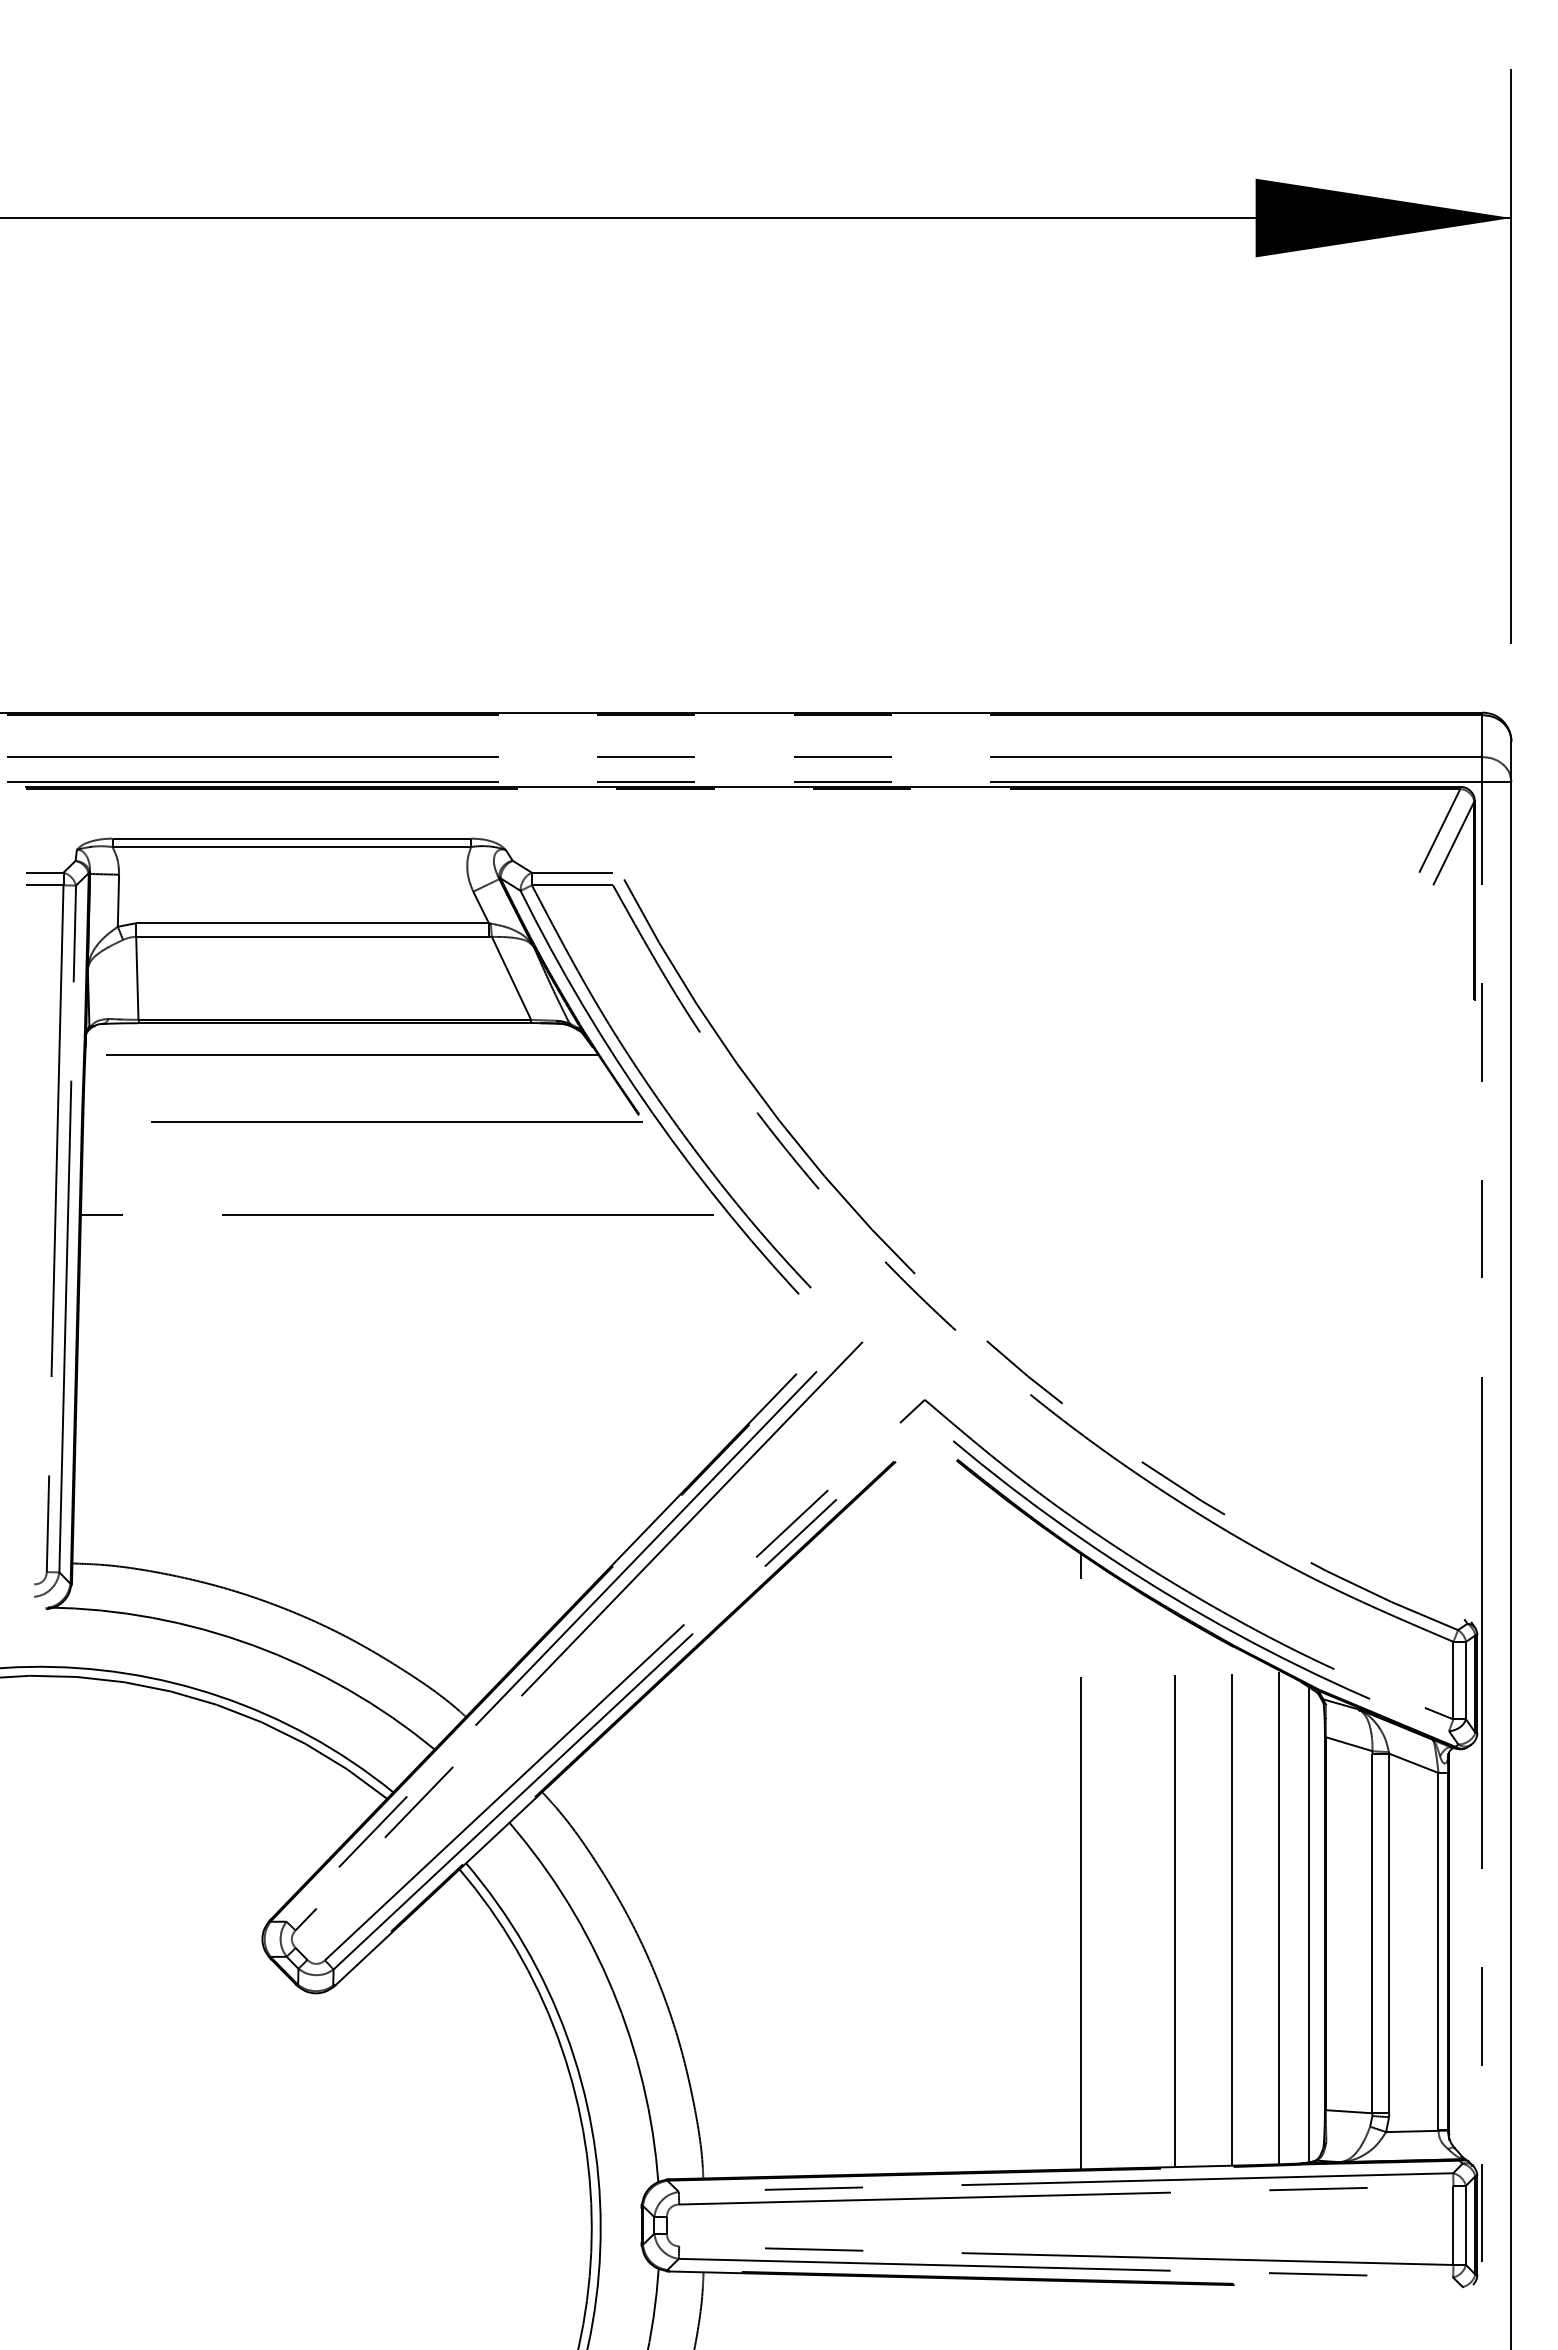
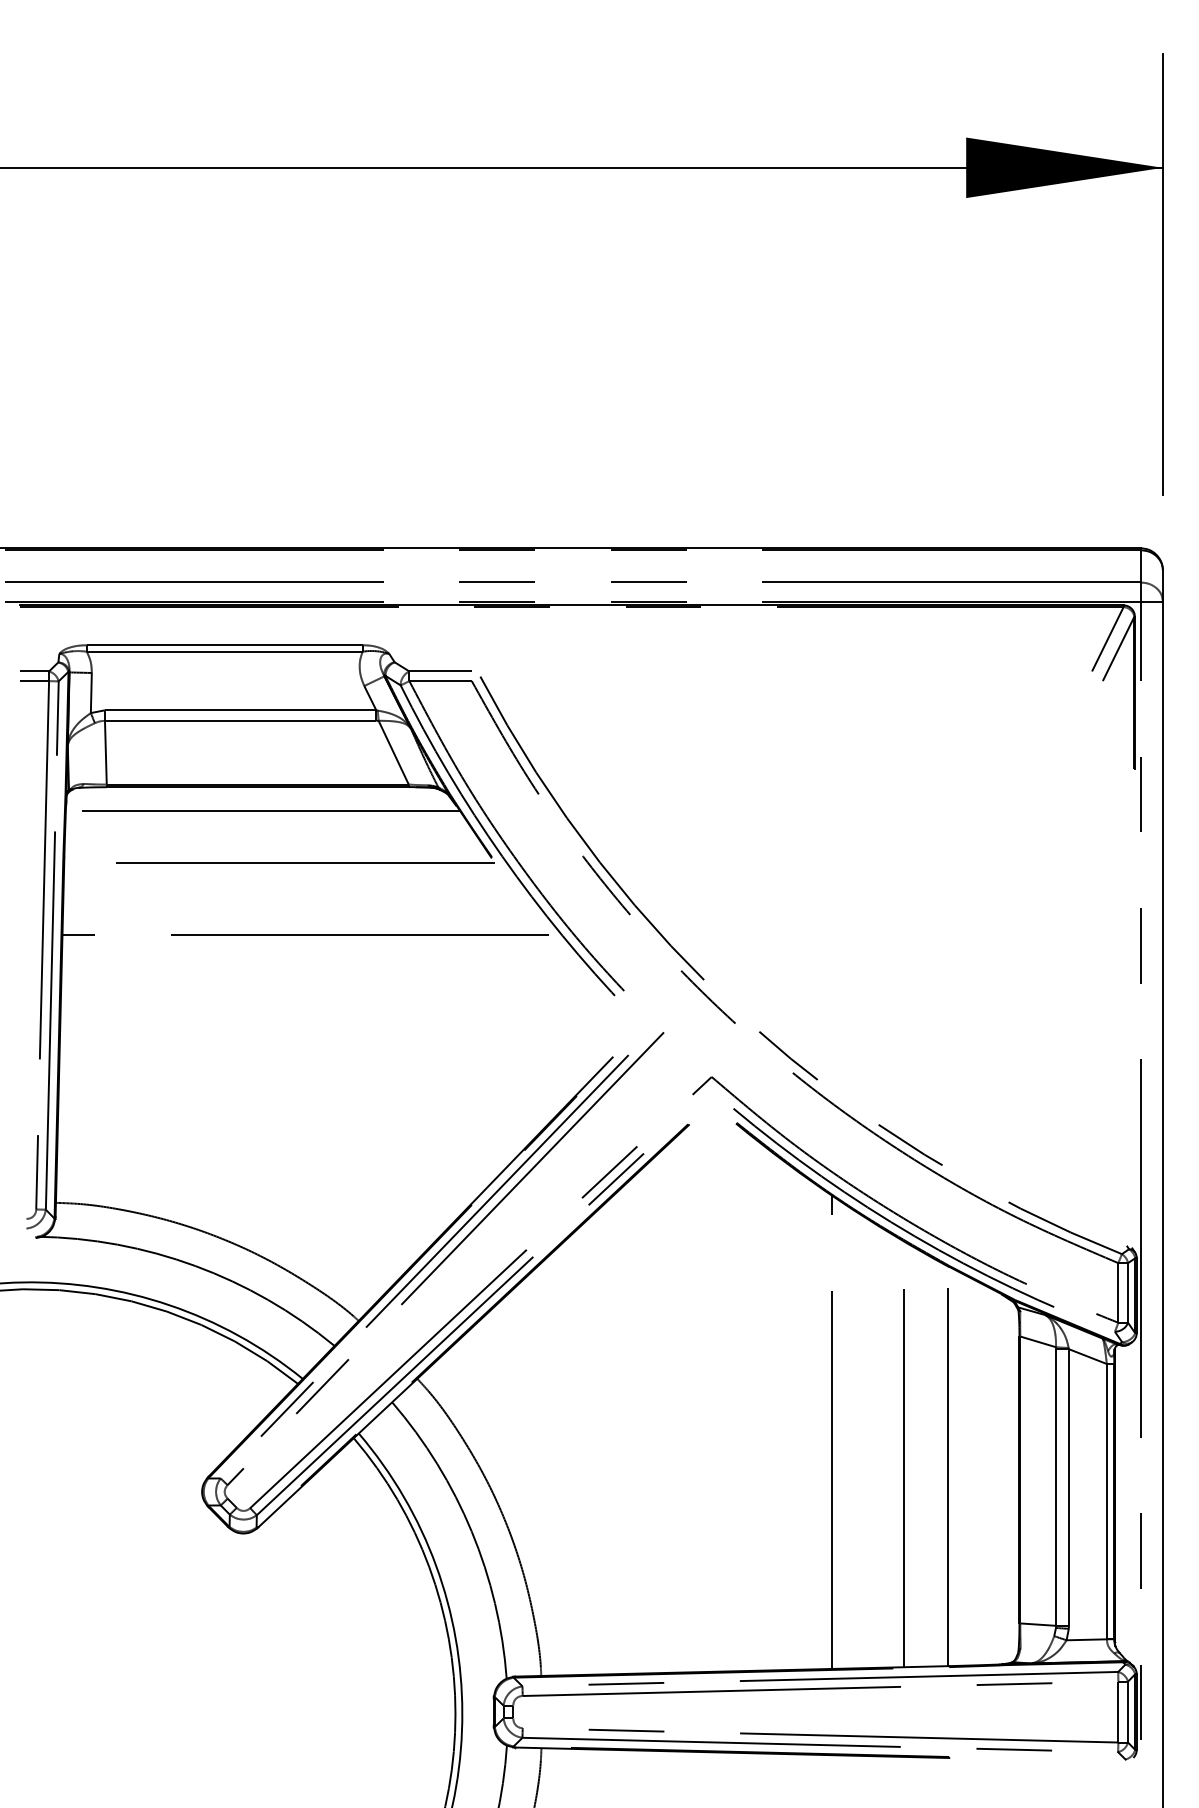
line: (1278, 1917) -> (983, 1475), removed
line: (1308, 1924) -> (1006, 1480), removed

